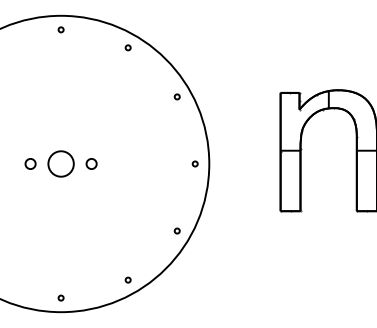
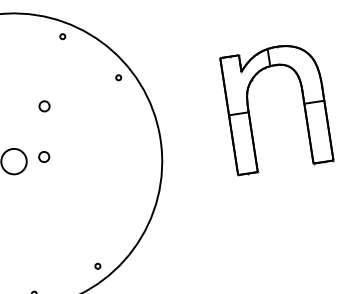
circle: (99, 113) -> (44, 105), added
circle: (194, 163) -> (145, 140), removed
circle: (176, 230) -> (138, 209), removed

